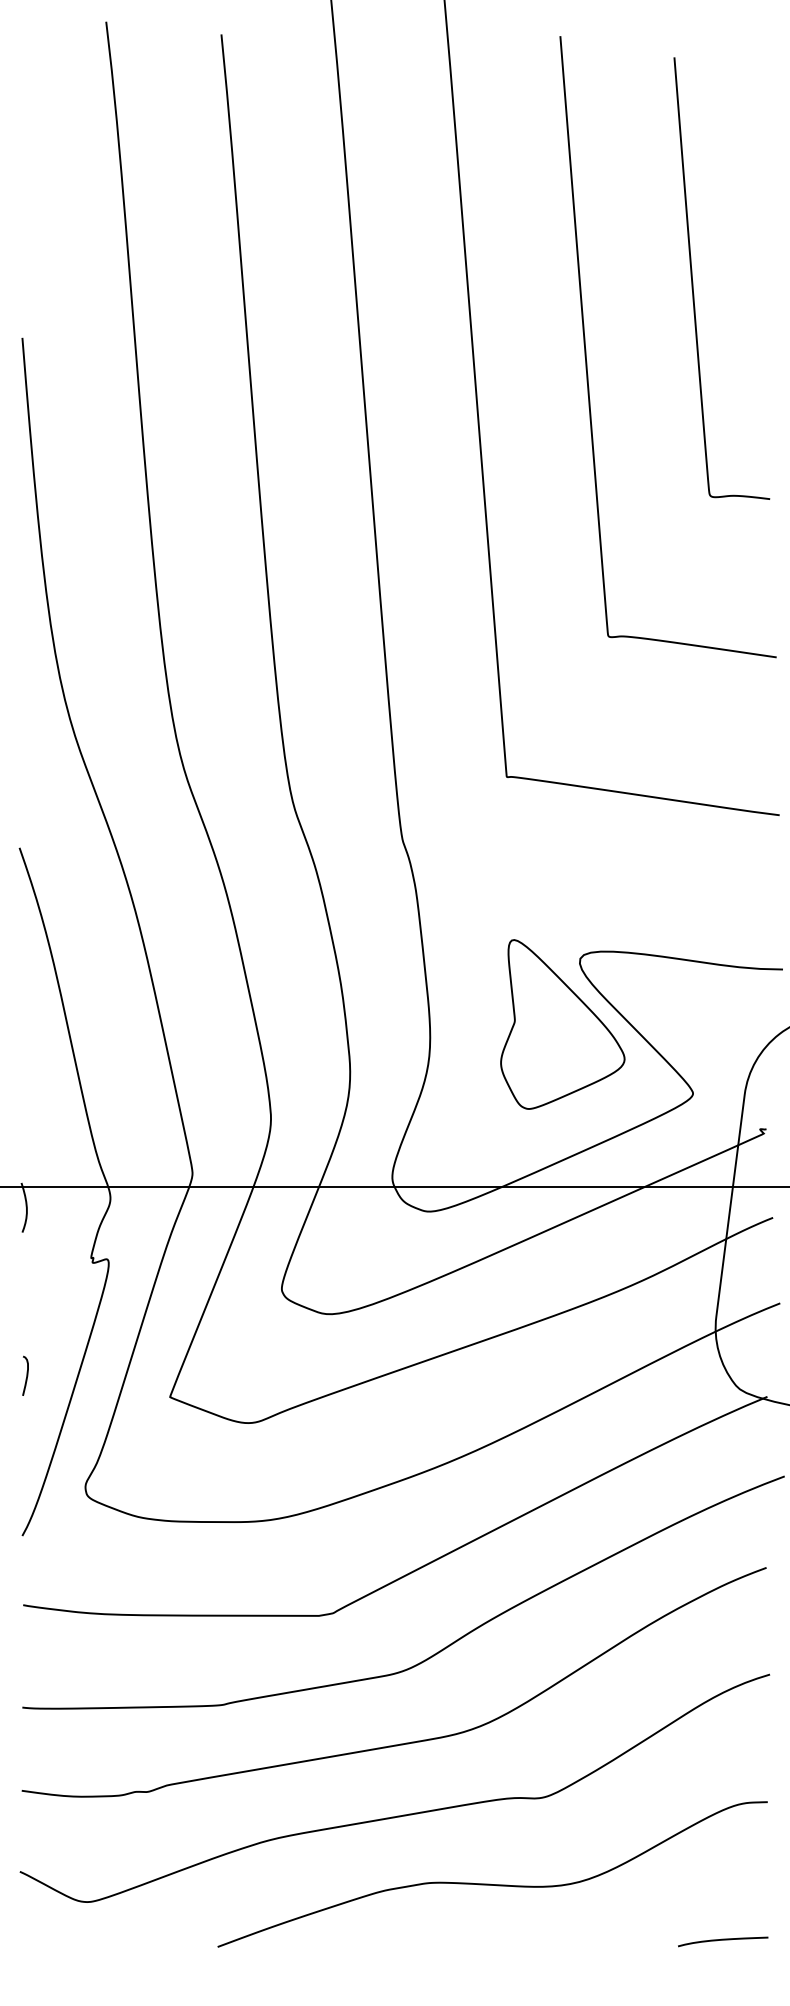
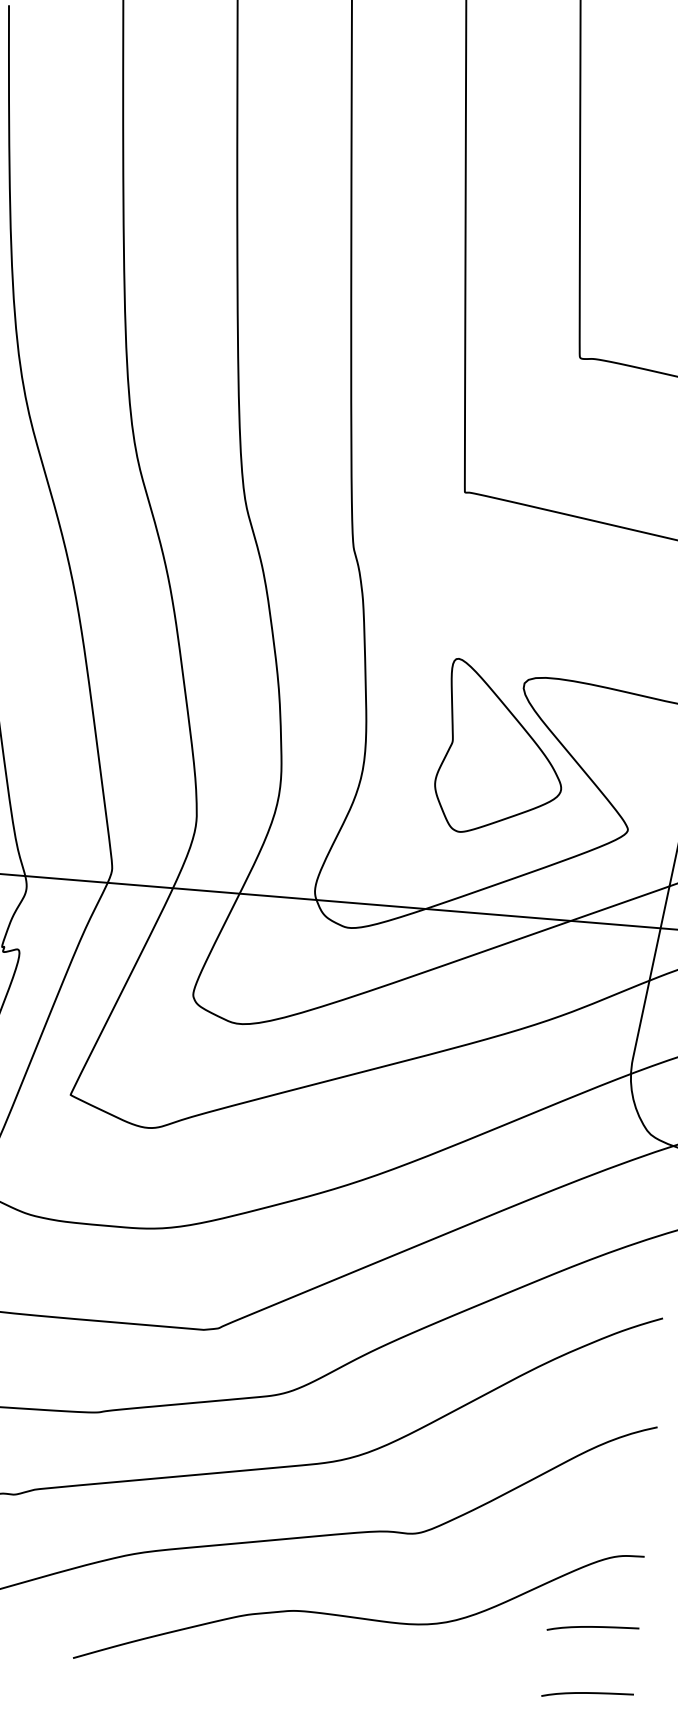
curve: (723, 1875) -> (593, 1627), added

